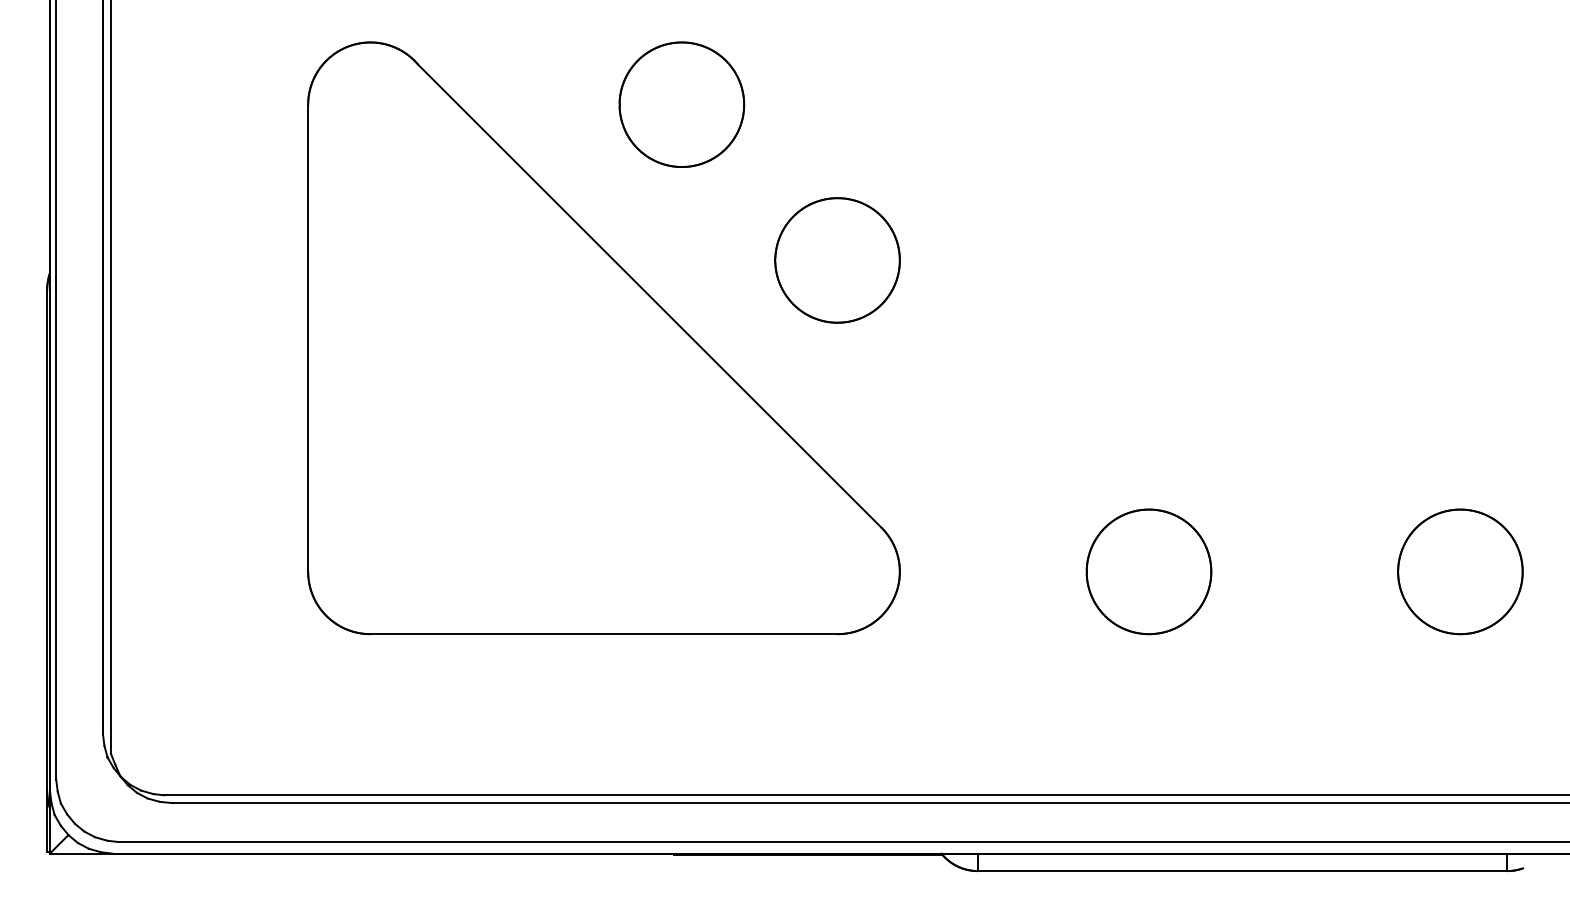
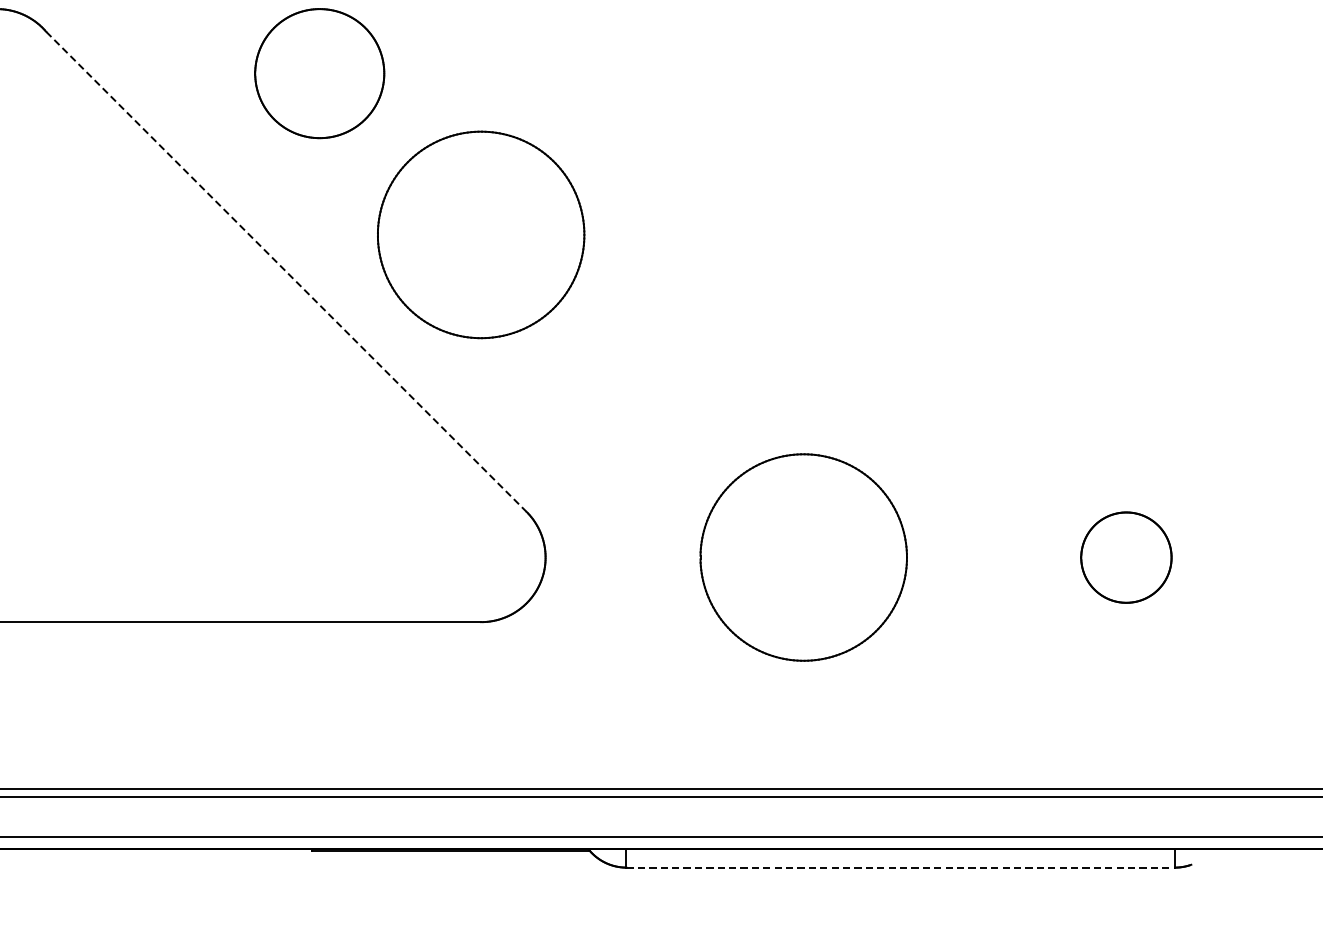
part: (837, 260) -> (480, 234), size x1.6
line: (649, 296) -> (286, 272), solid -> dashed
part: (1148, 571) -> (803, 557), size x1.6
part: (1460, 571) -> (1126, 557), size x0.7
line: (1242, 871) -> (900, 868), solid -> dashed

